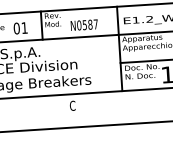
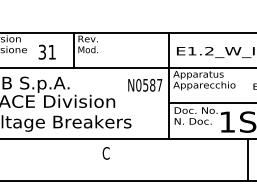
text: (84, 24) -> (145, 84), moved
text: (16, 27) -> (42, 51), 01 -> 31

